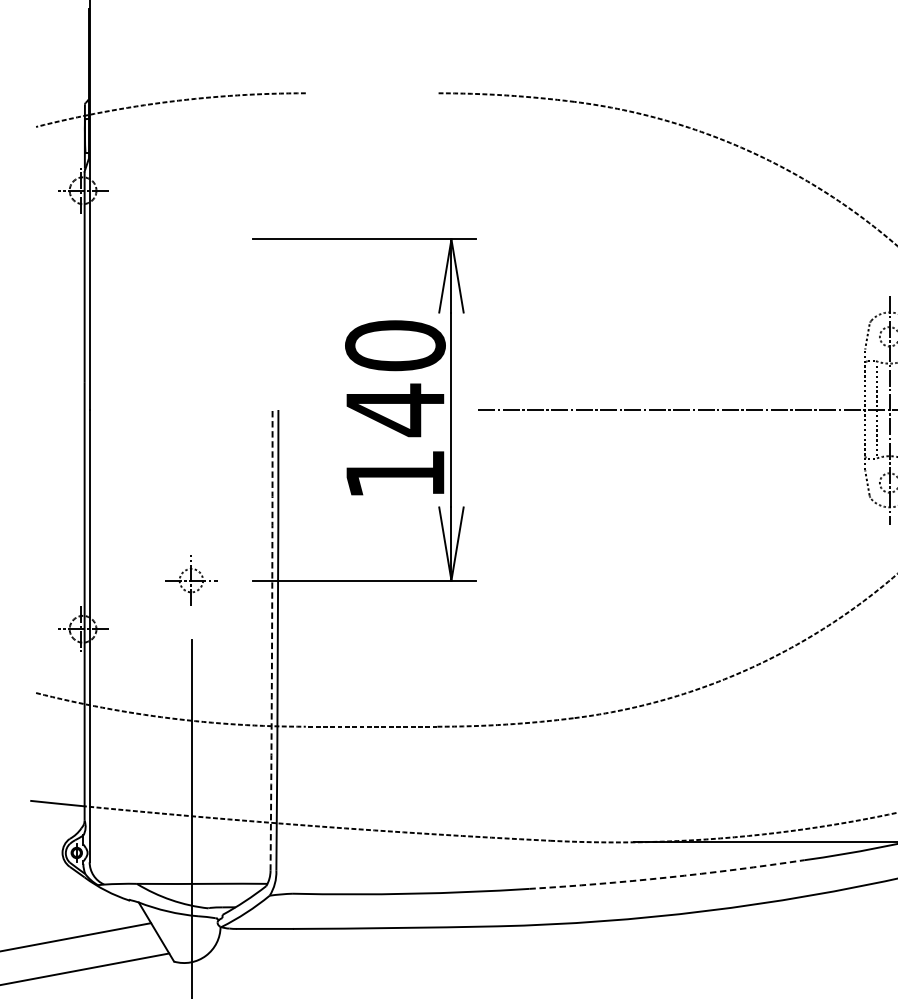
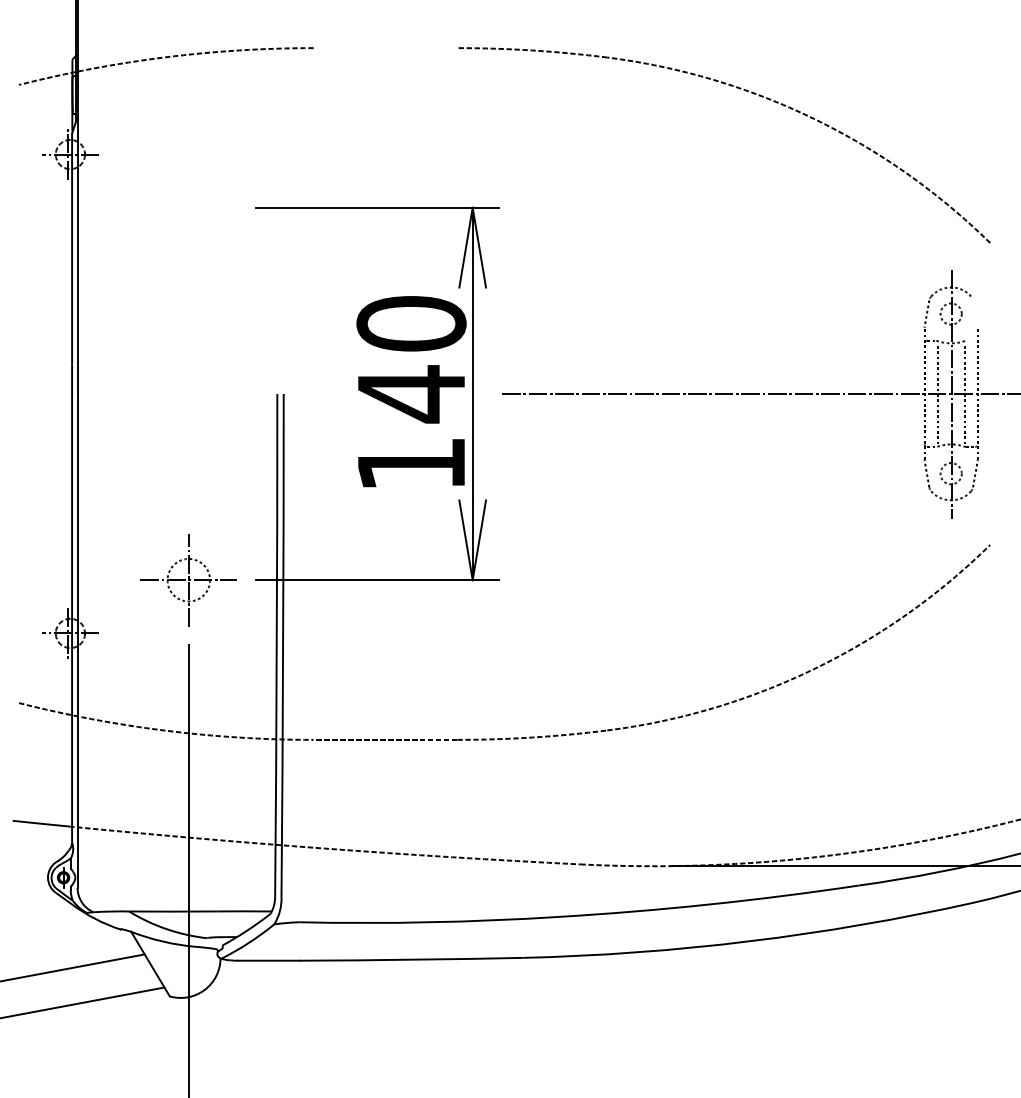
part: (191, 580) -> (188, 580), size x1.67
arc: (271, 640) -> (276, 645), dashed -> solid
arc: (667, 877) -> (708, 904), dashed -> solid

